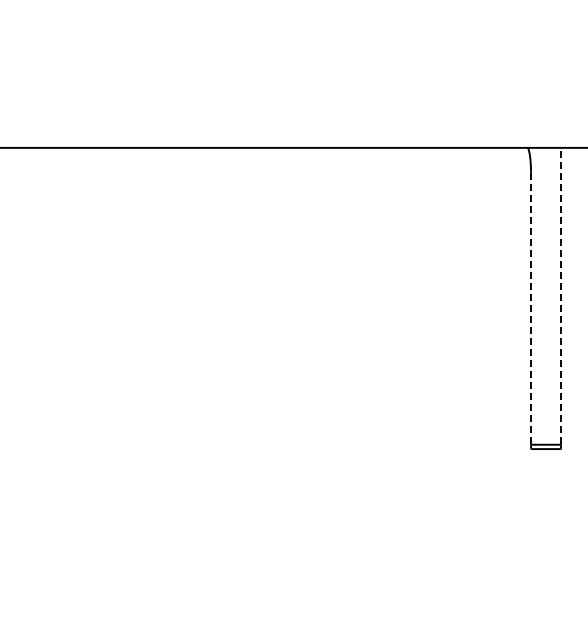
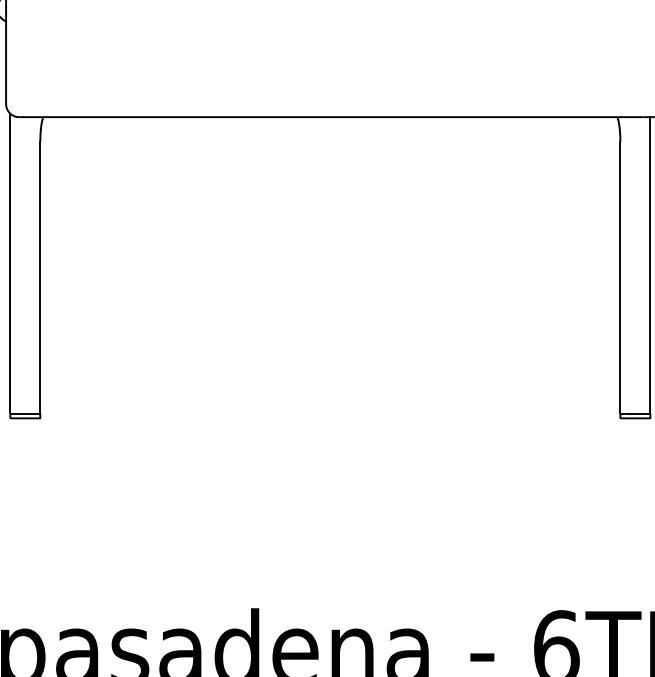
line: (561, 295) -> (650, 264), dashed -> solid
line: (531, 308) -> (620, 277), dashed -> solid

